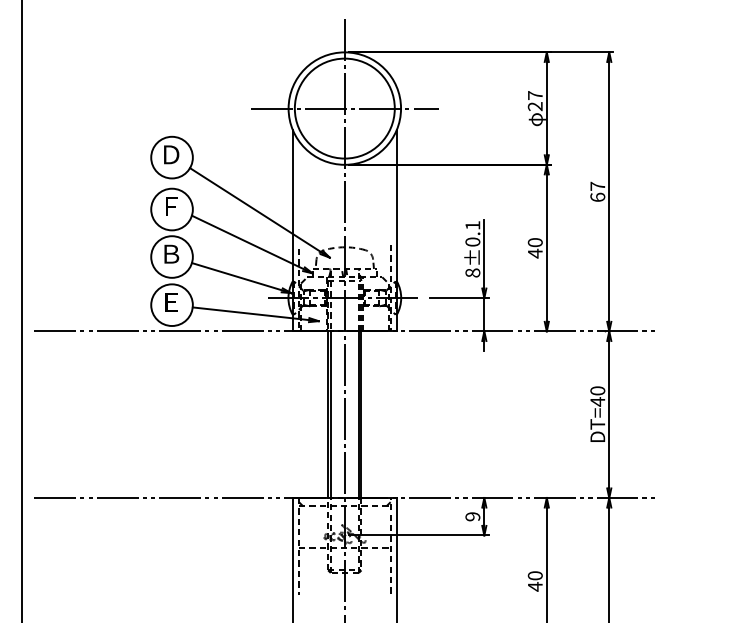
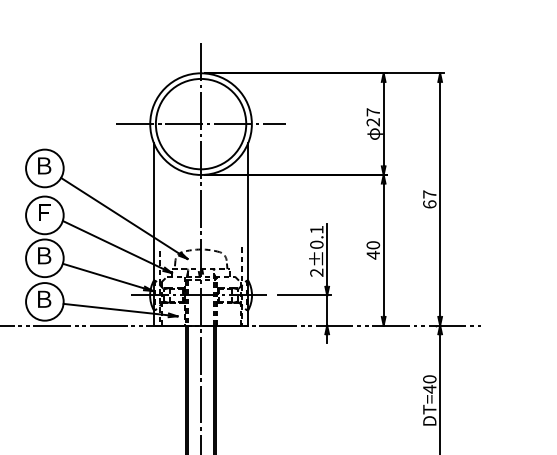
text: (171, 154) -> (44, 165), Ｄ -> Ｂ
text: (472, 272) -> (316, 272), 8±0.1 -> 2±0.1
text: (171, 302) -> (44, 299), Ｅ -> Ｂ

